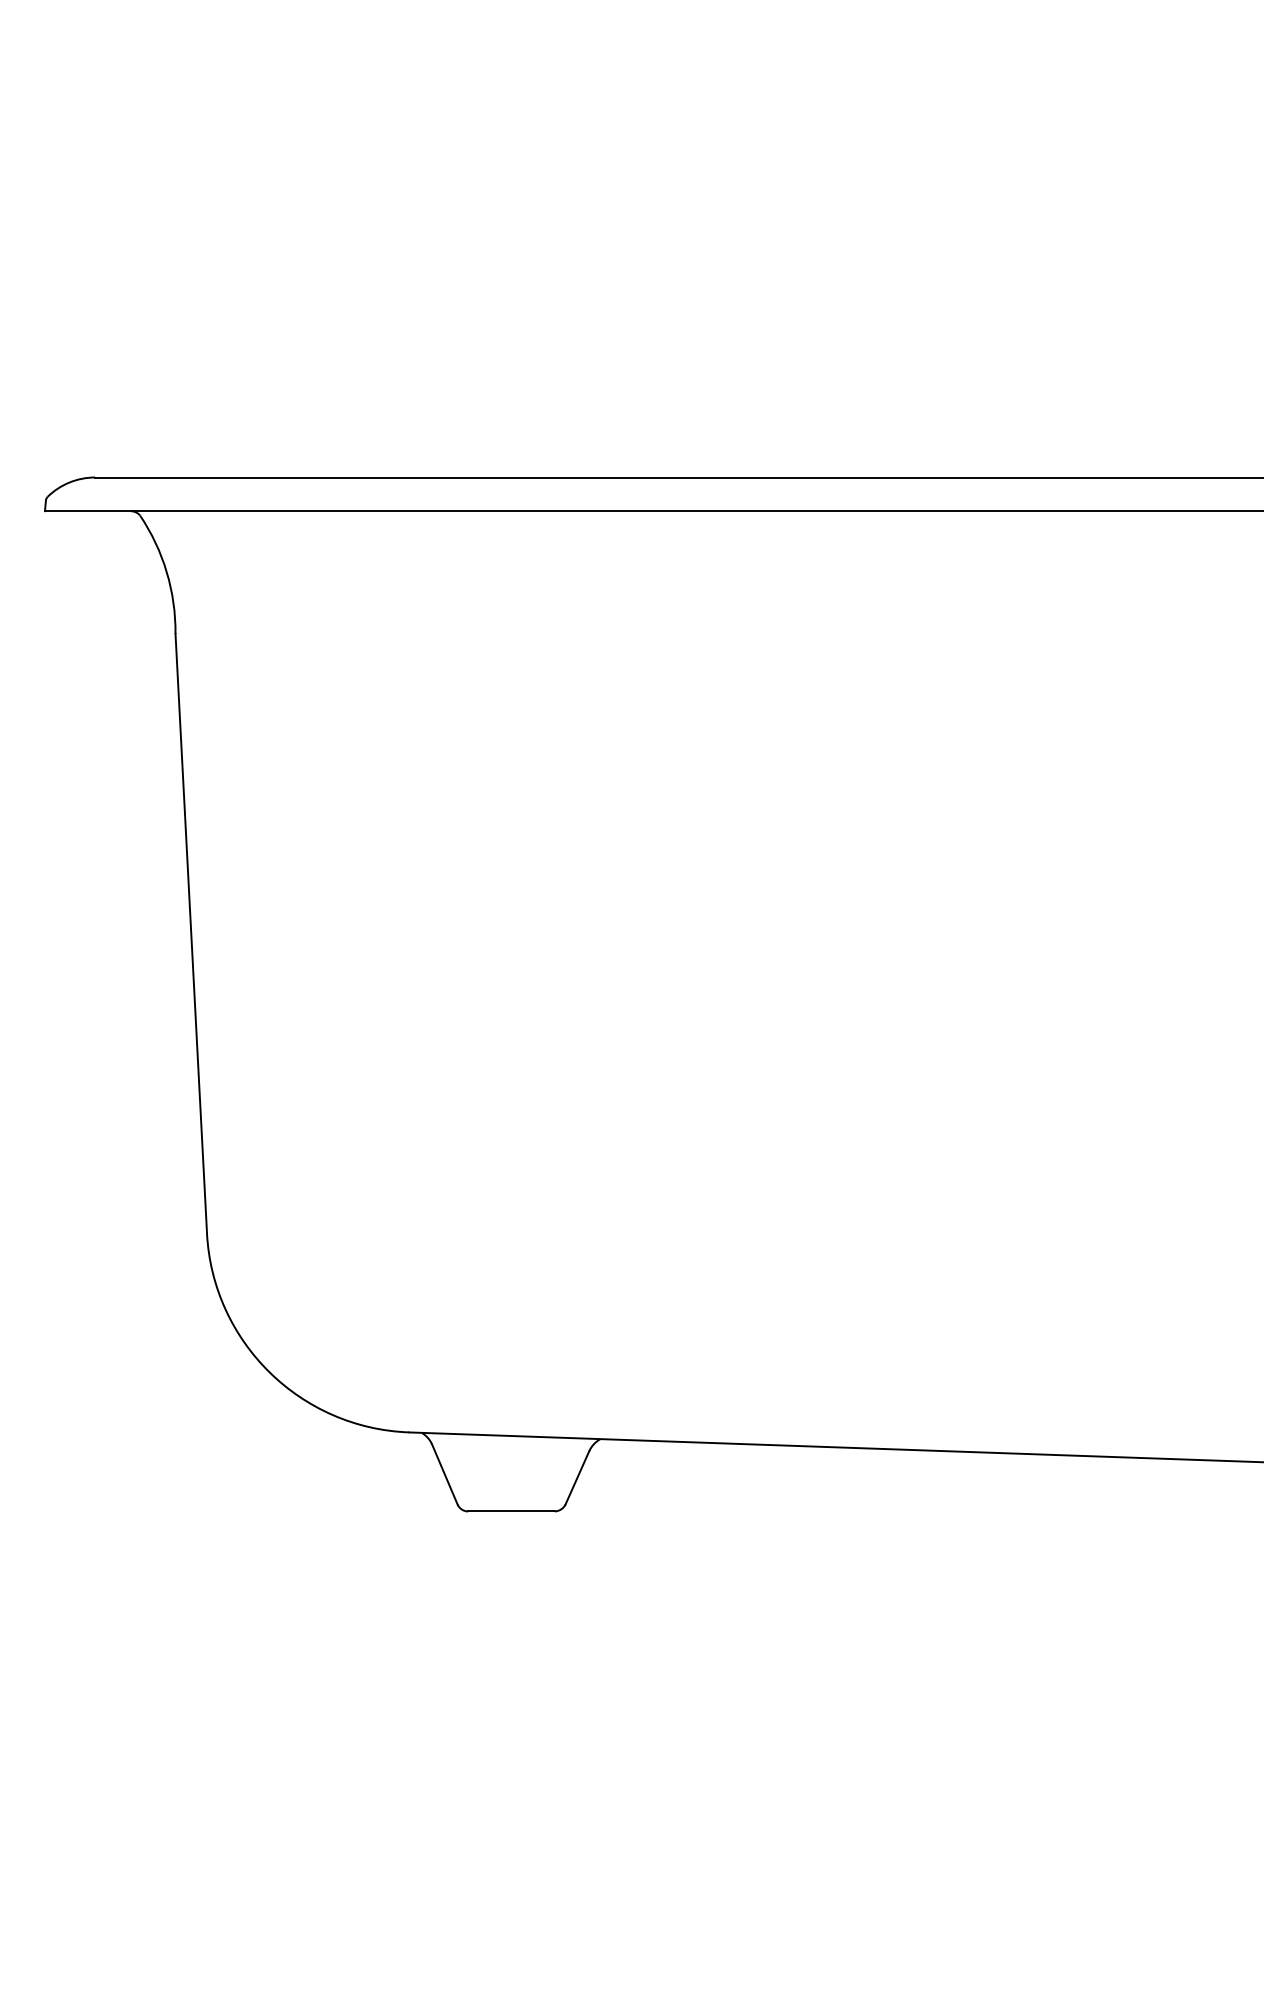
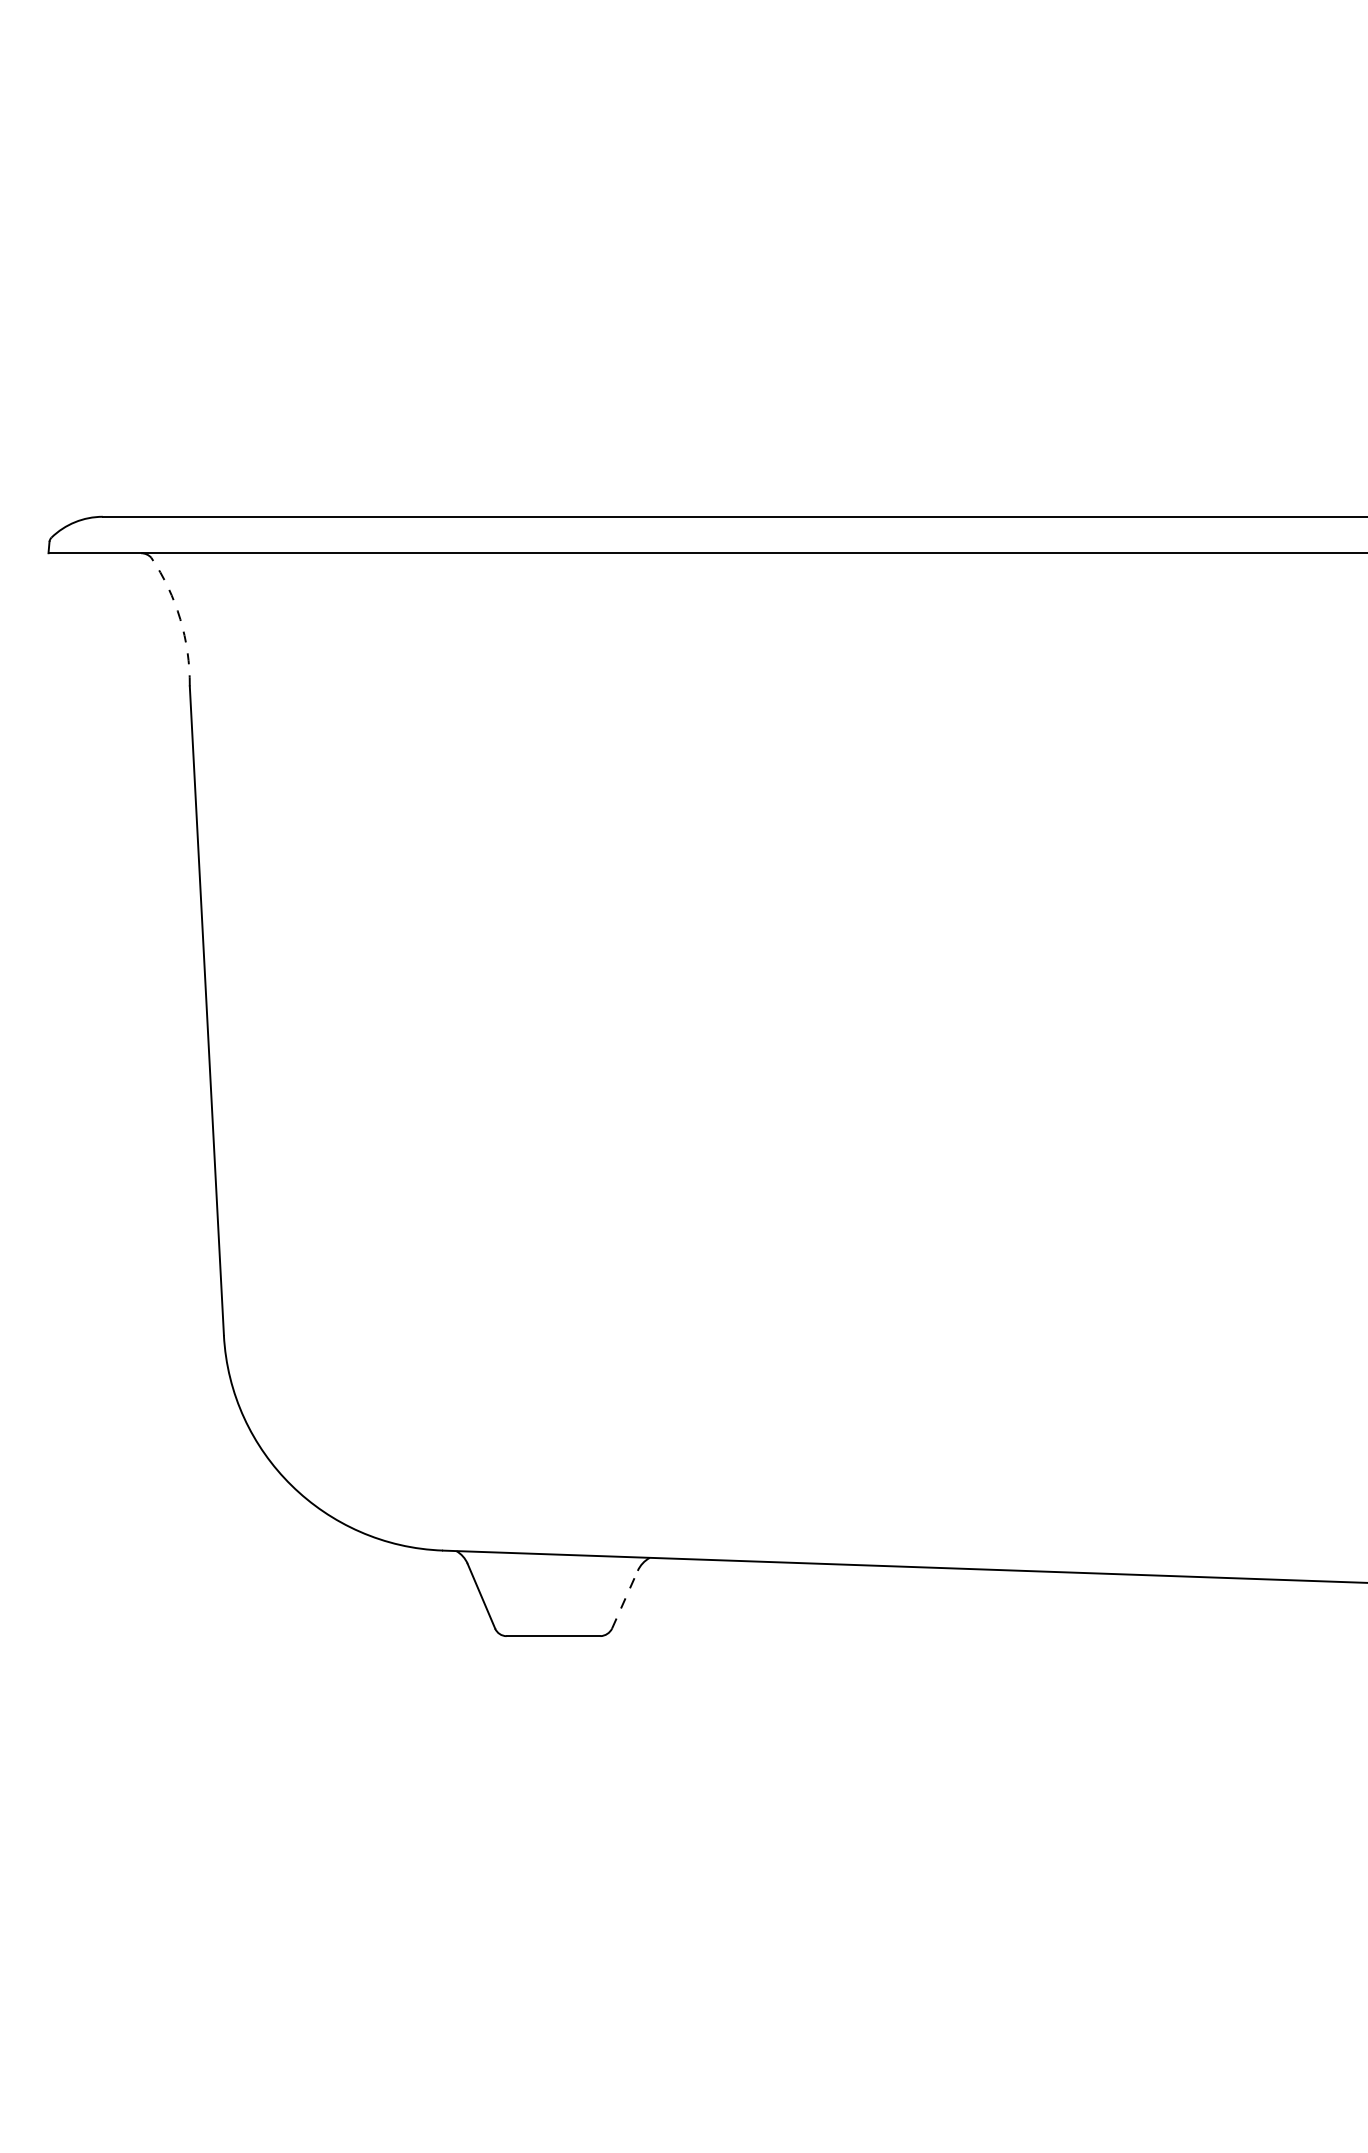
arc: (166, 572) -> (180, 619), solid -> dashed
line: (577, 1477) -> (624, 1599), solid -> dashed

